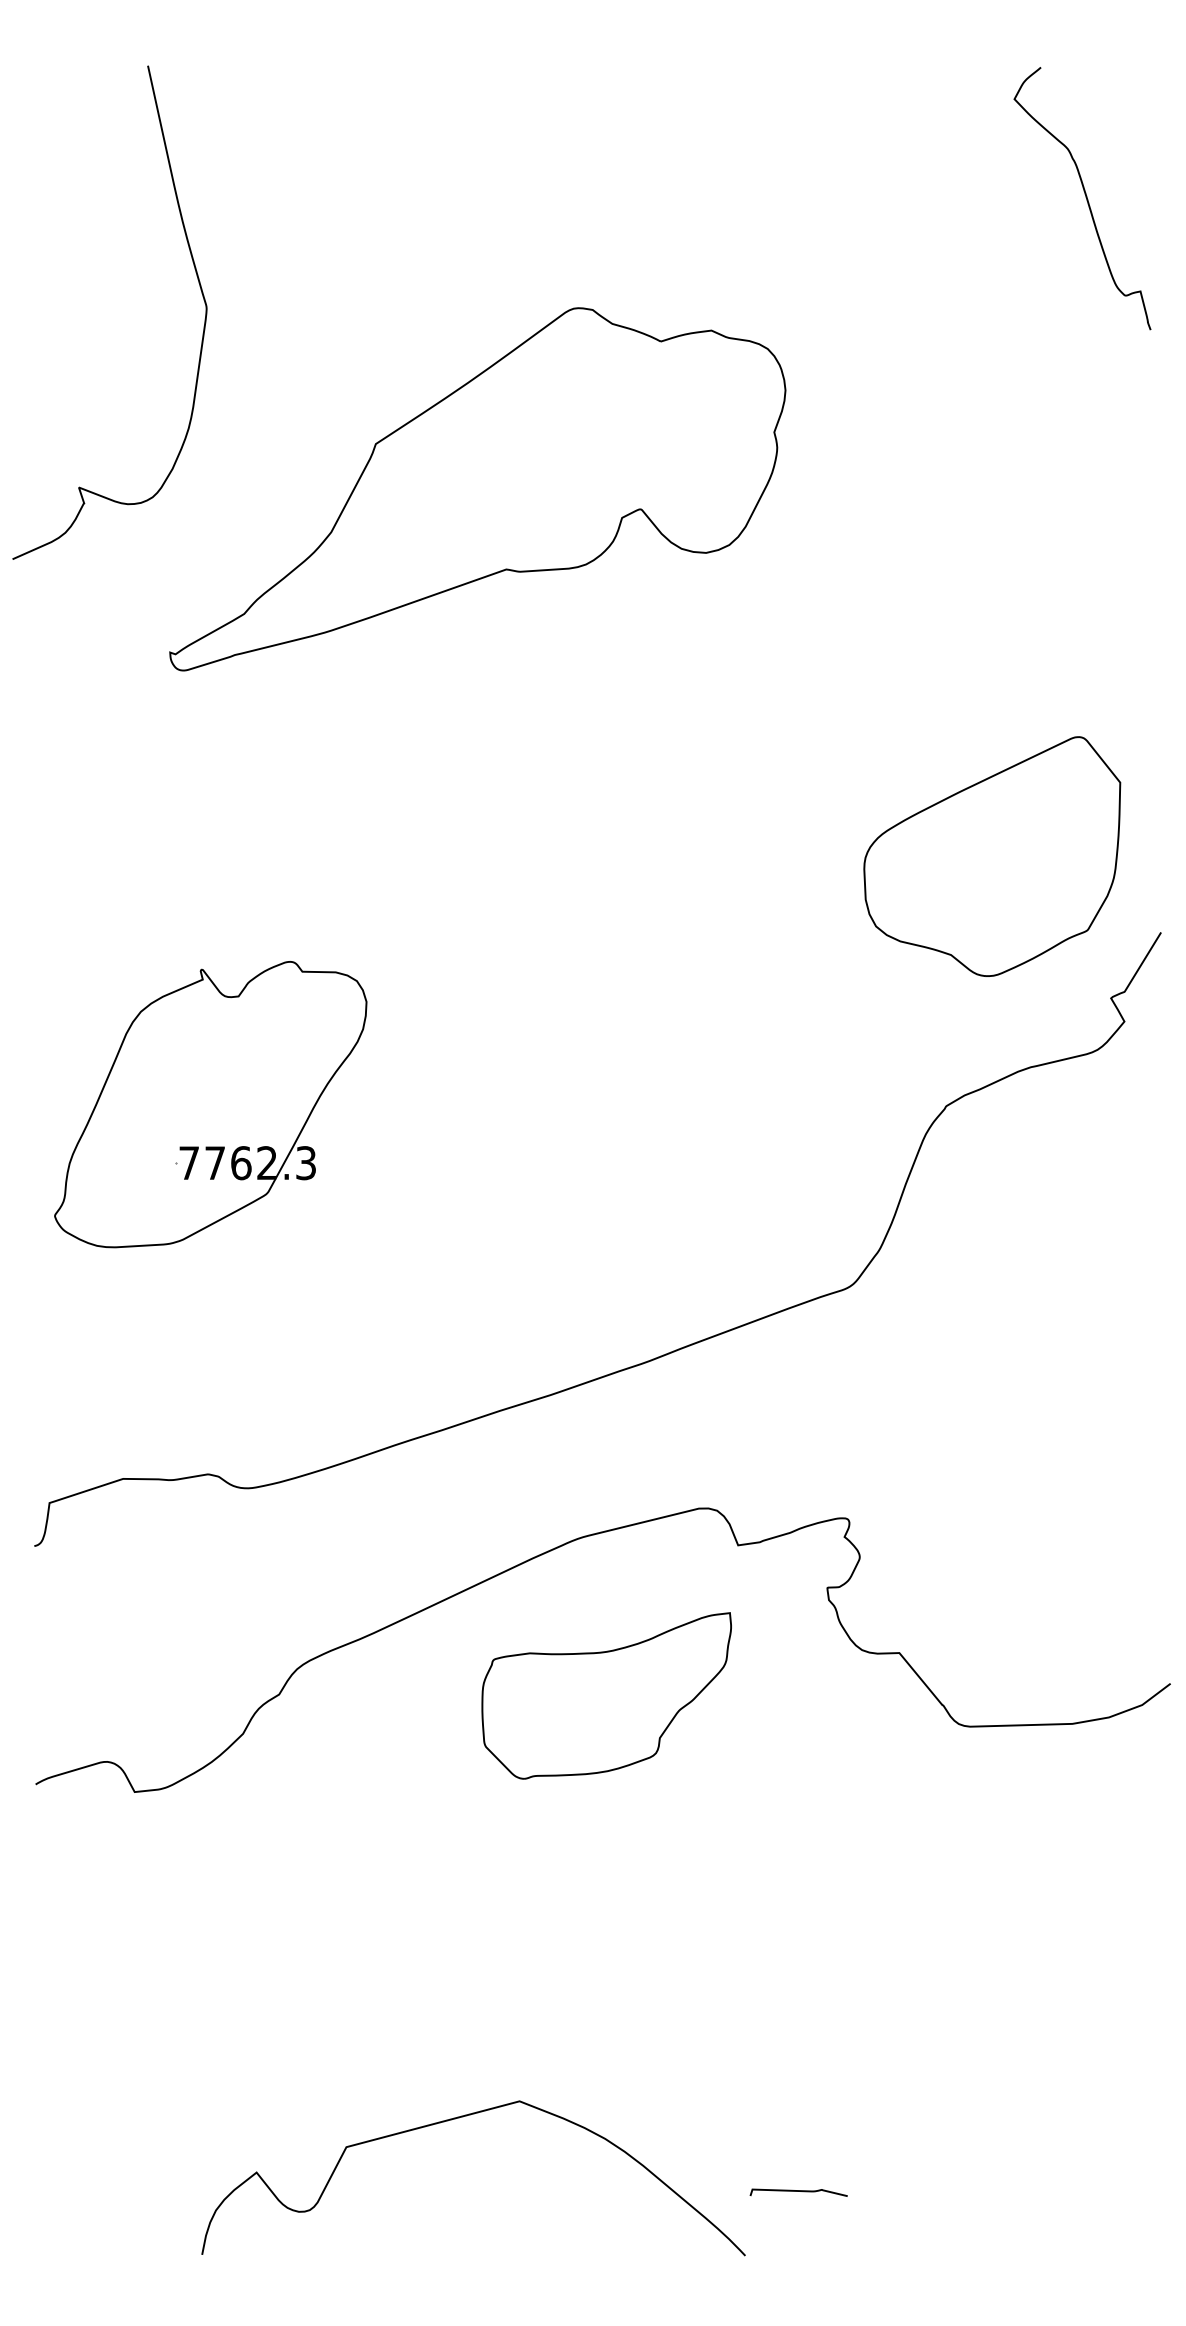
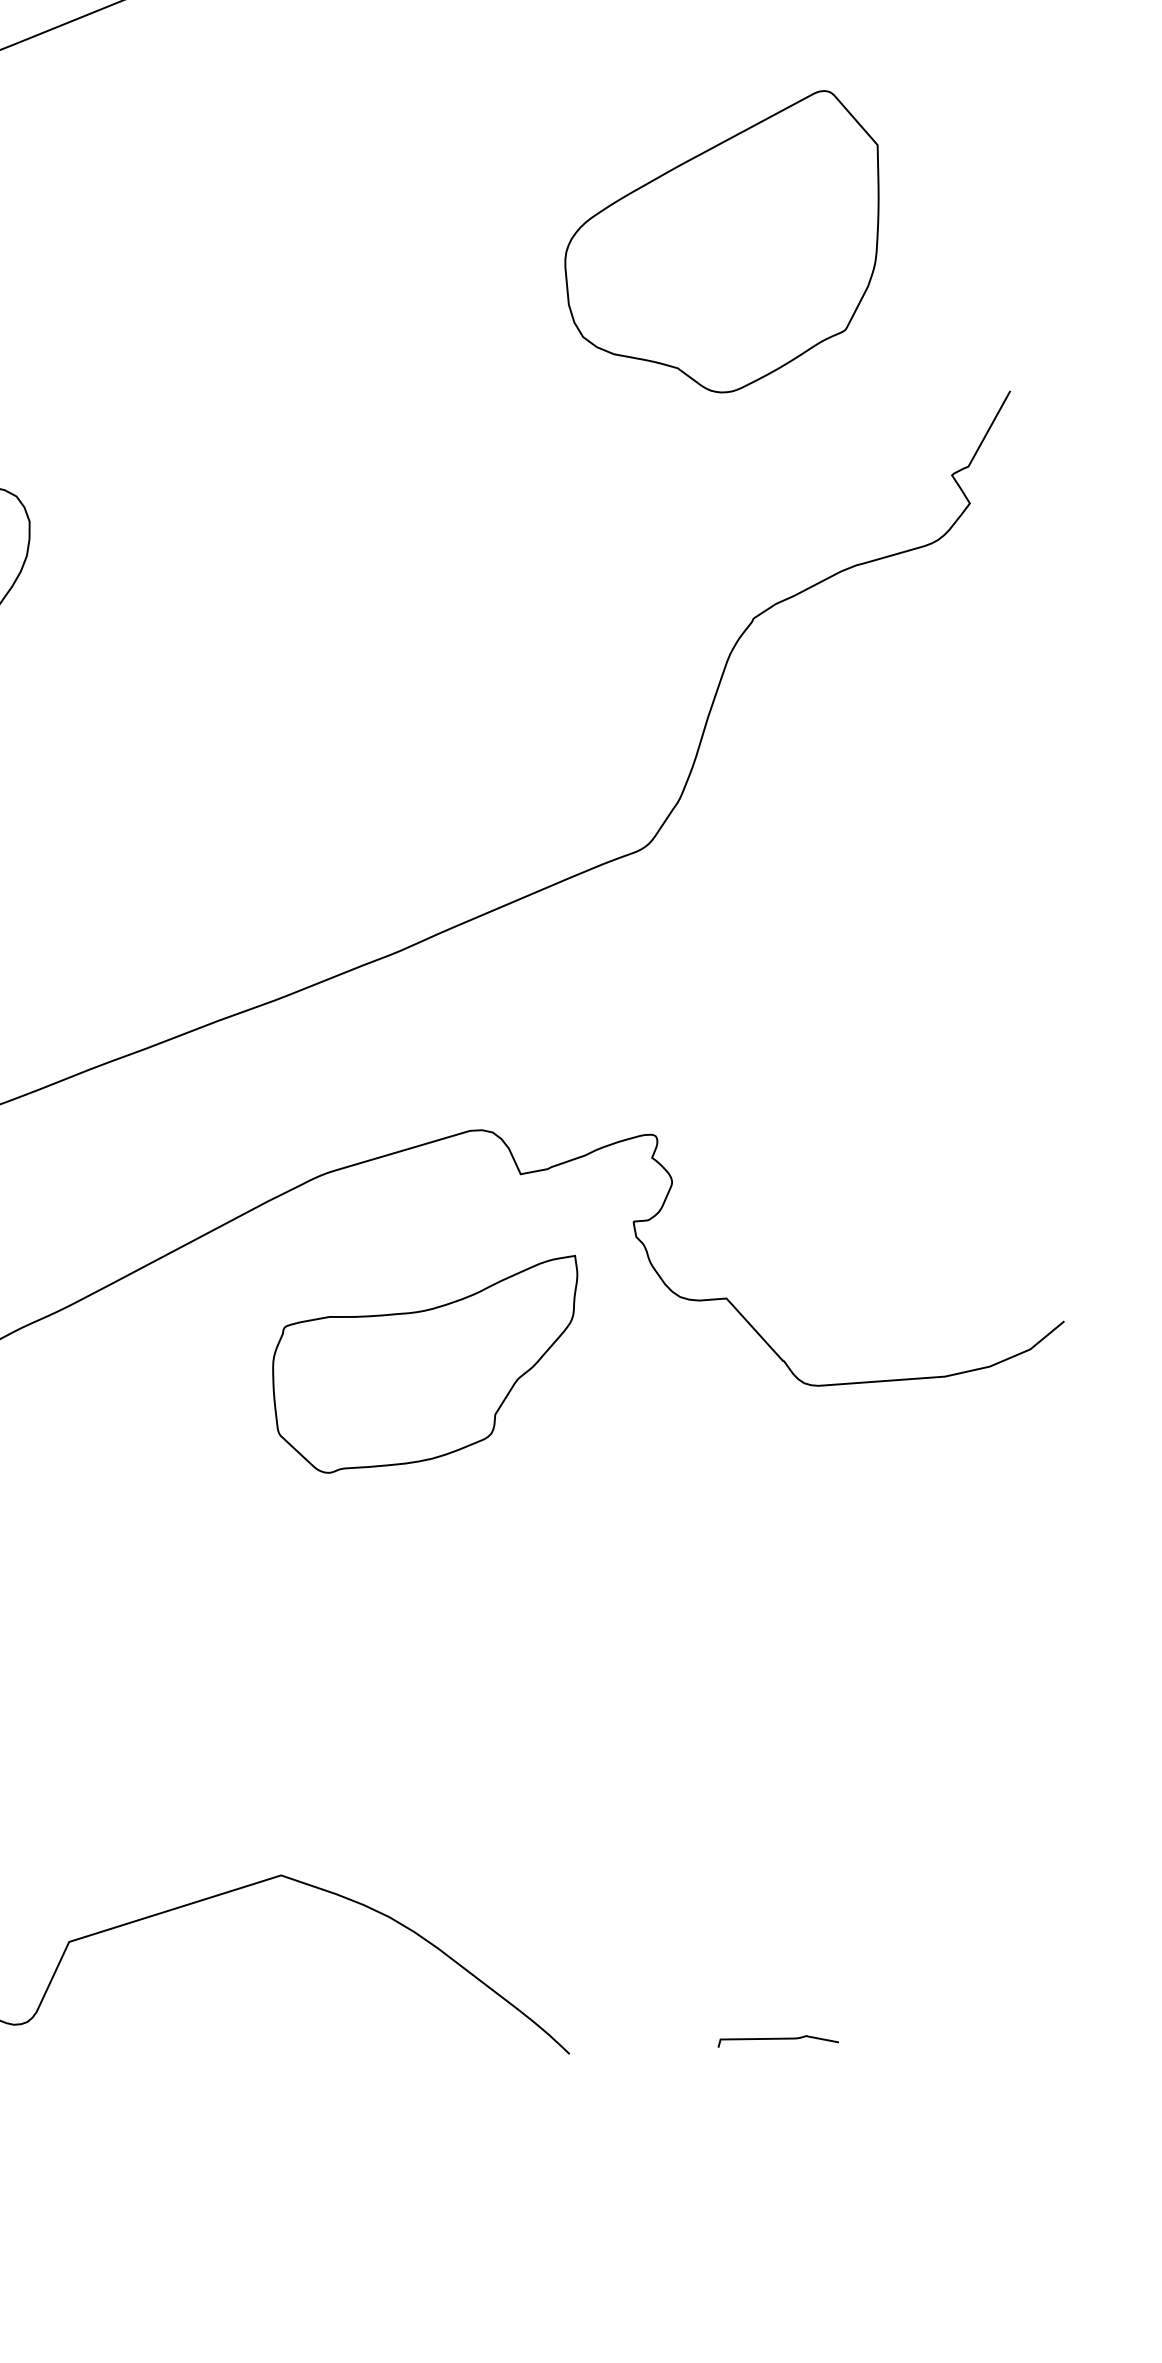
part: (992, 856) -> (723, 243), moved
part: (606, 1695) -> (426, 1364), moved
curve: (798, 2191) -> (777, 2039), moved

